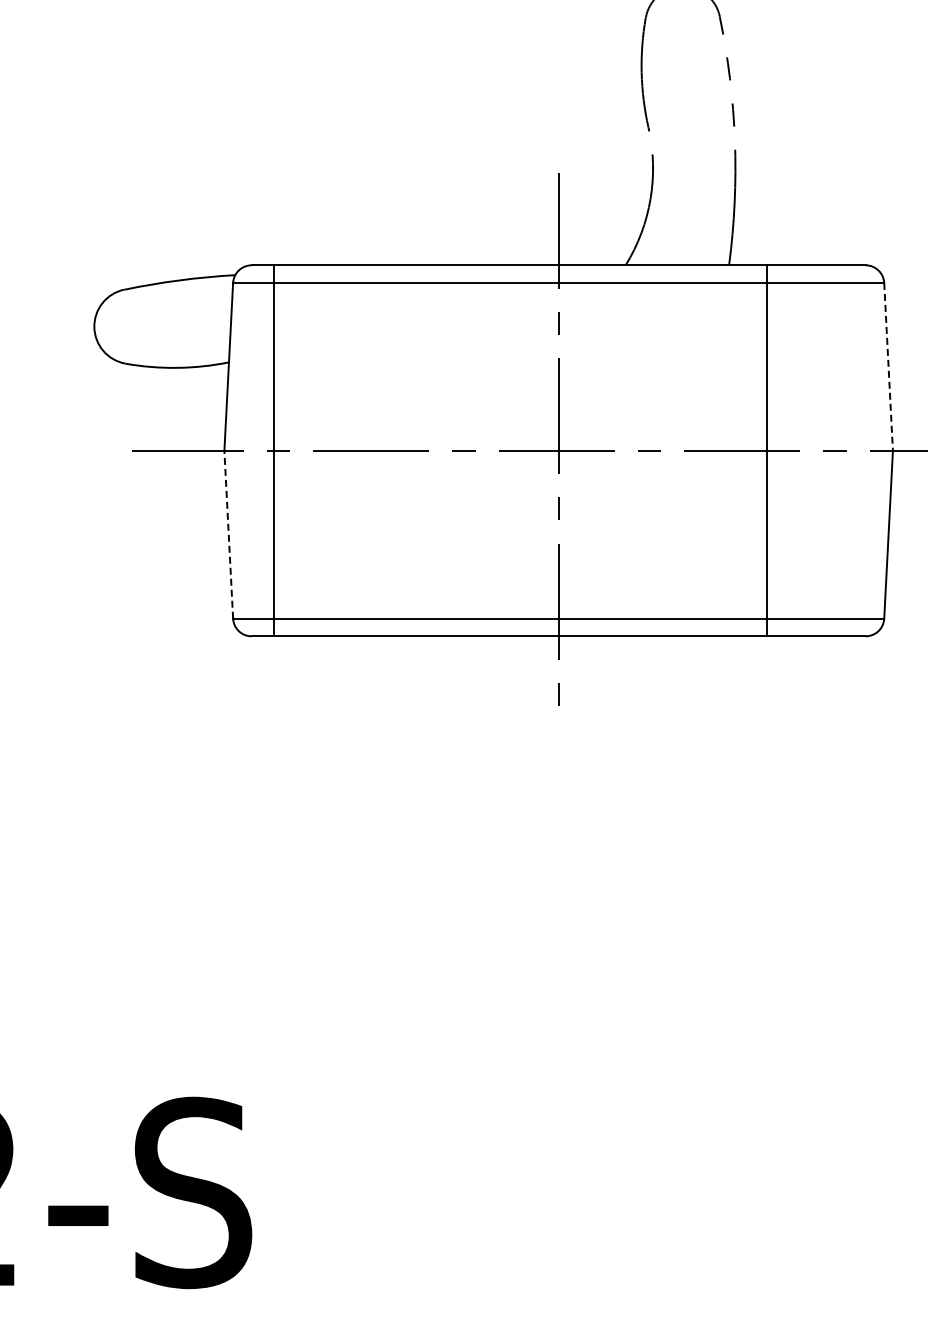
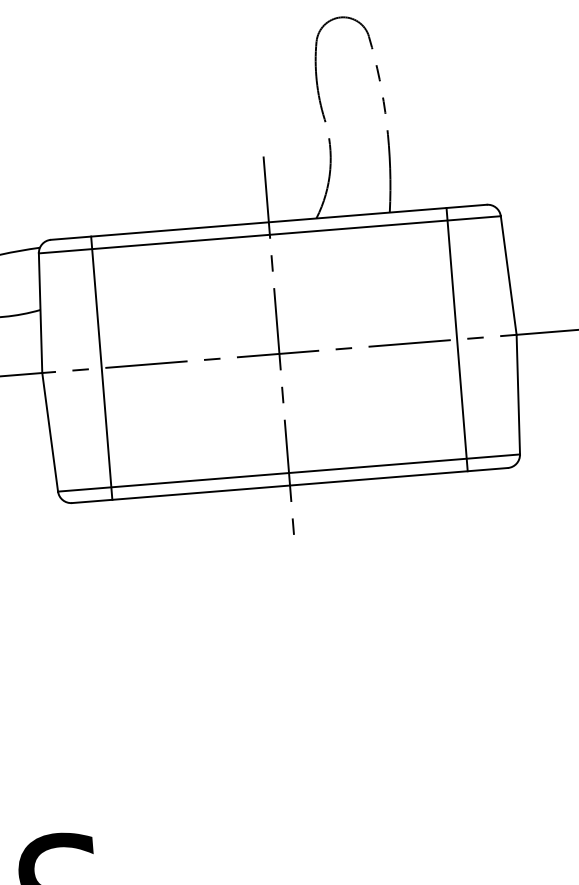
line: (888, 367) -> (508, 275), dashed -> solid
line: (274, 450) -> (101, 367), moved
line: (767, 450) -> (457, 339), moved
line: (228, 534) -> (49, 432), dashed -> solid

